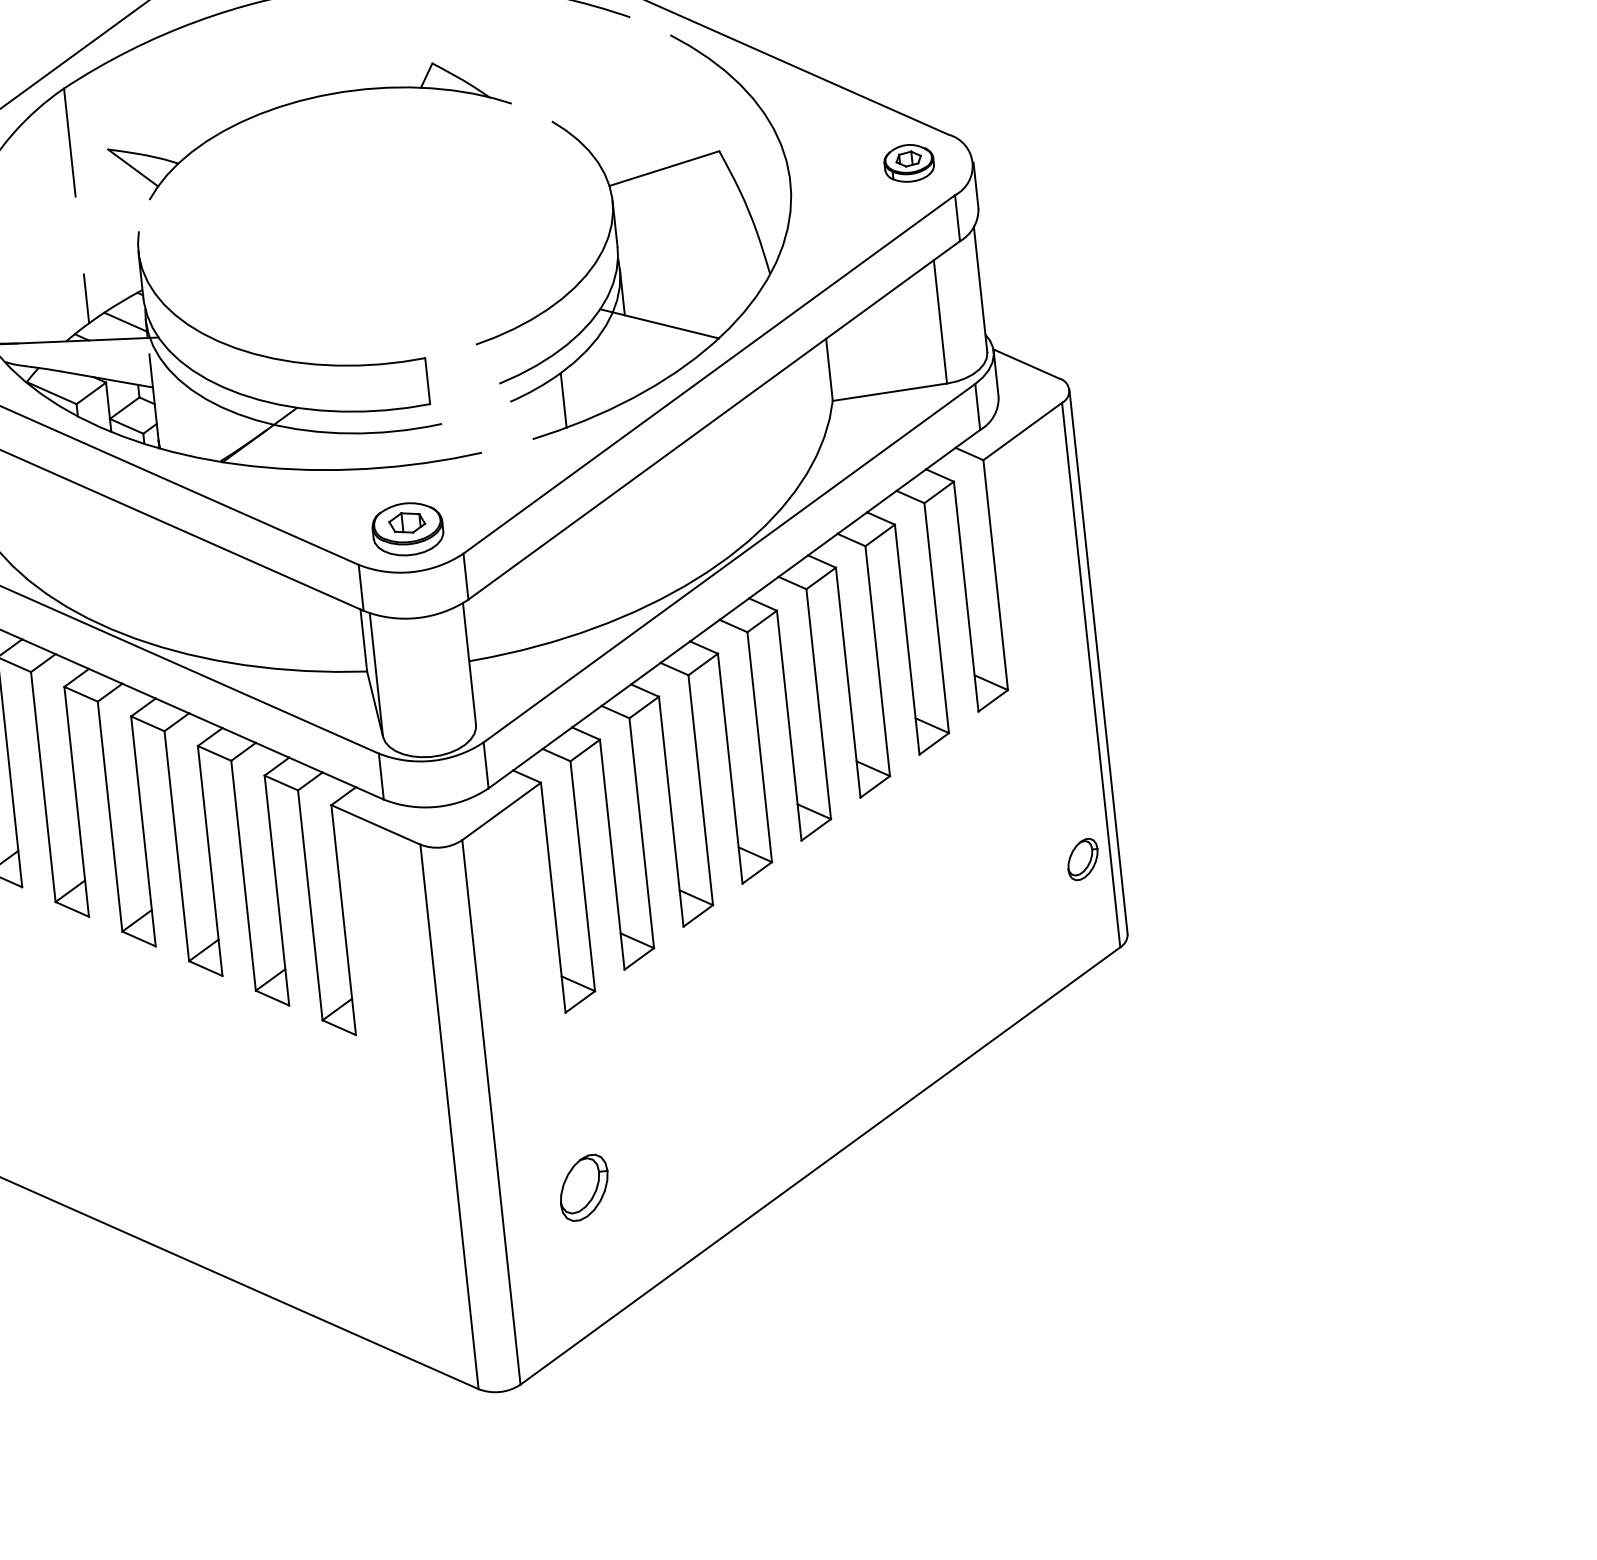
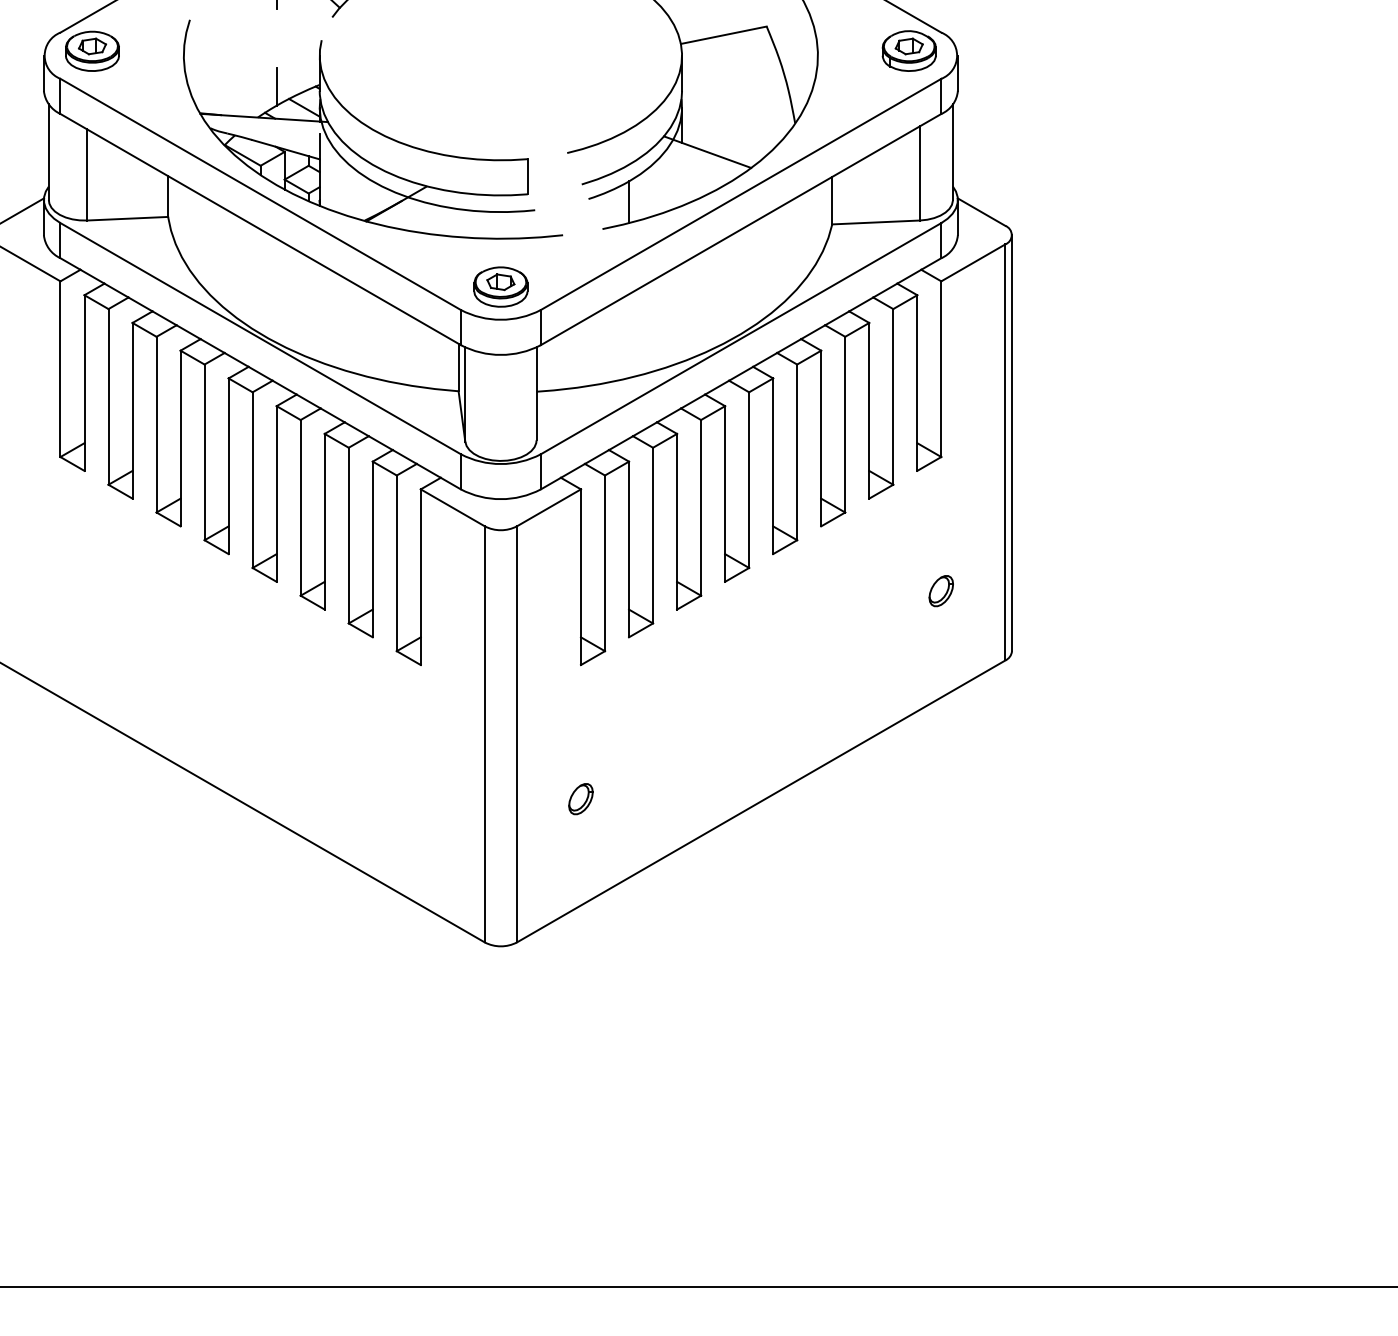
part: (908, 162) -> (908, 50), size x1.43
part: (1081, 860) -> (940, 591), moved
part: (583, 1188) -> (580, 799), size x0.62

